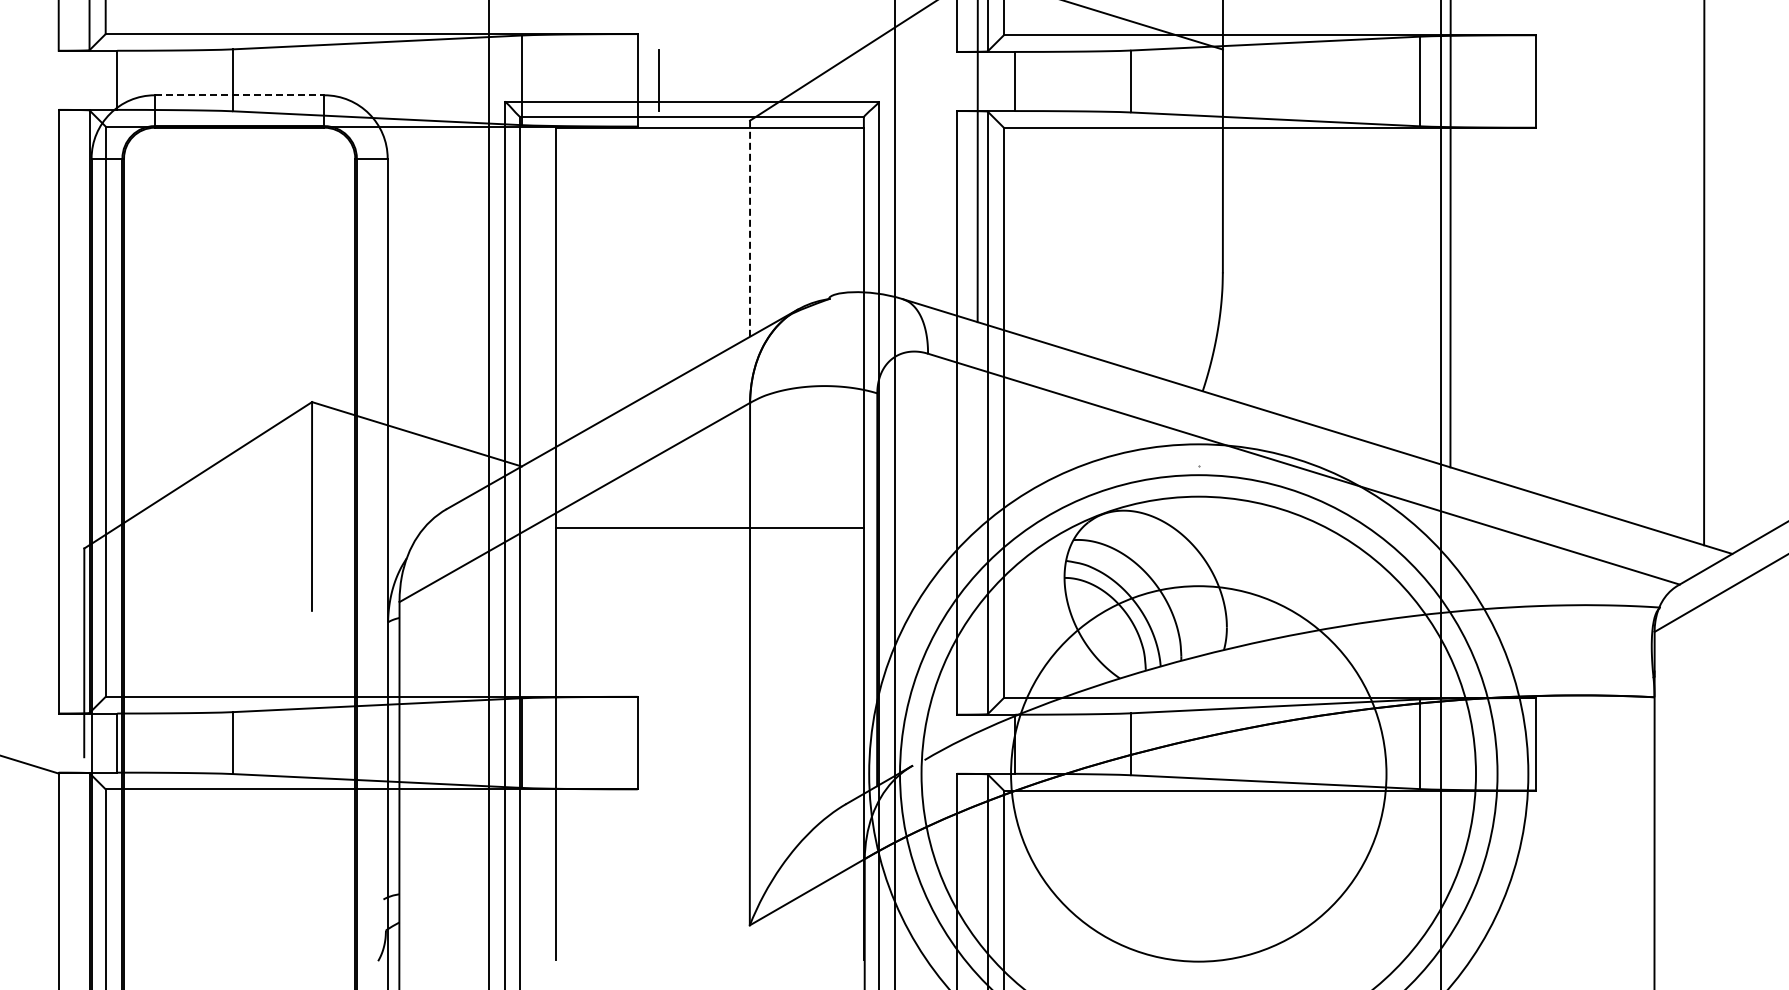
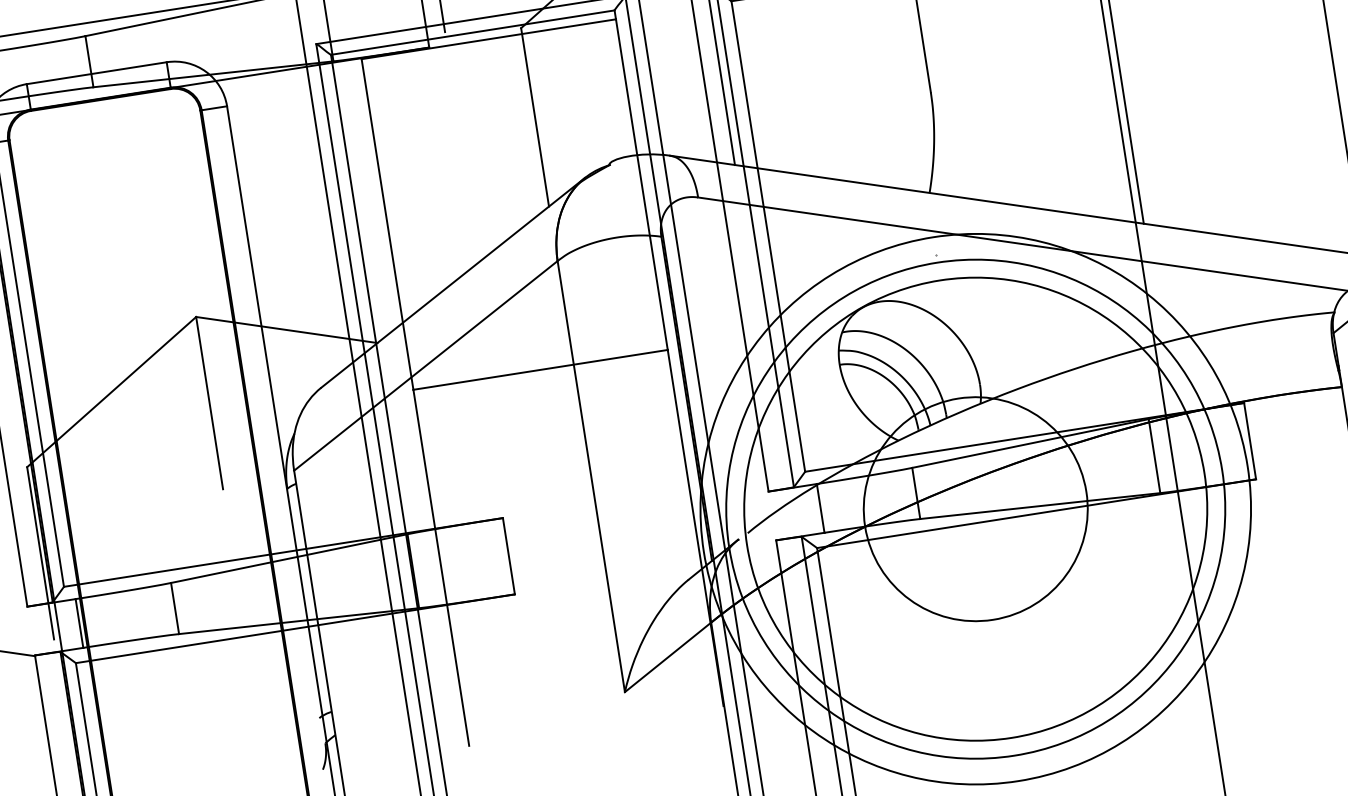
line: (239, 95) -> (96, 73), dashed -> solid
line: (750, 228) -> (535, 117), dashed -> solid
circle: (1198, 773) -> (975, 508), size x0.71

